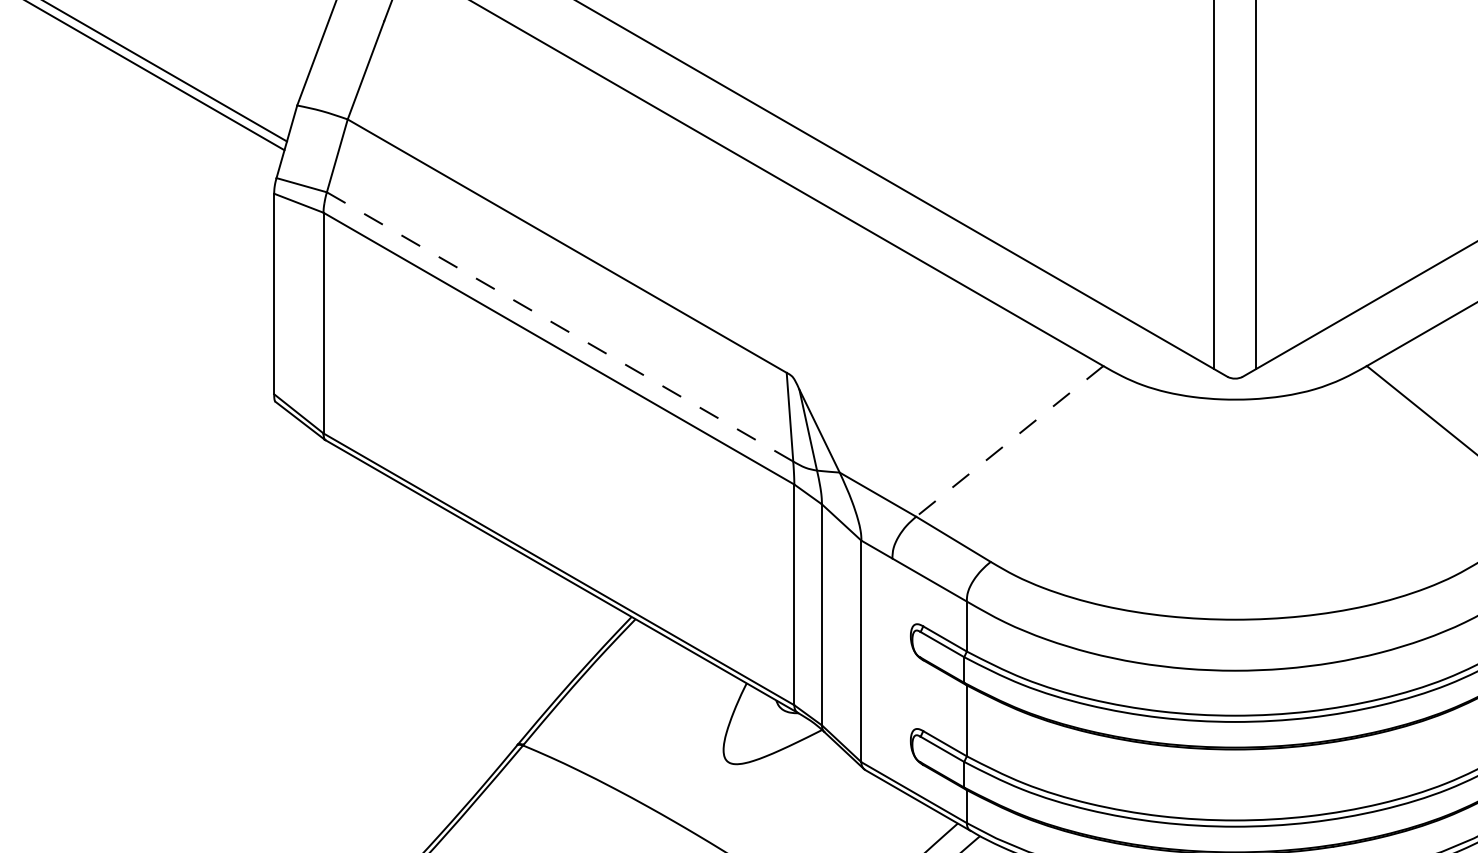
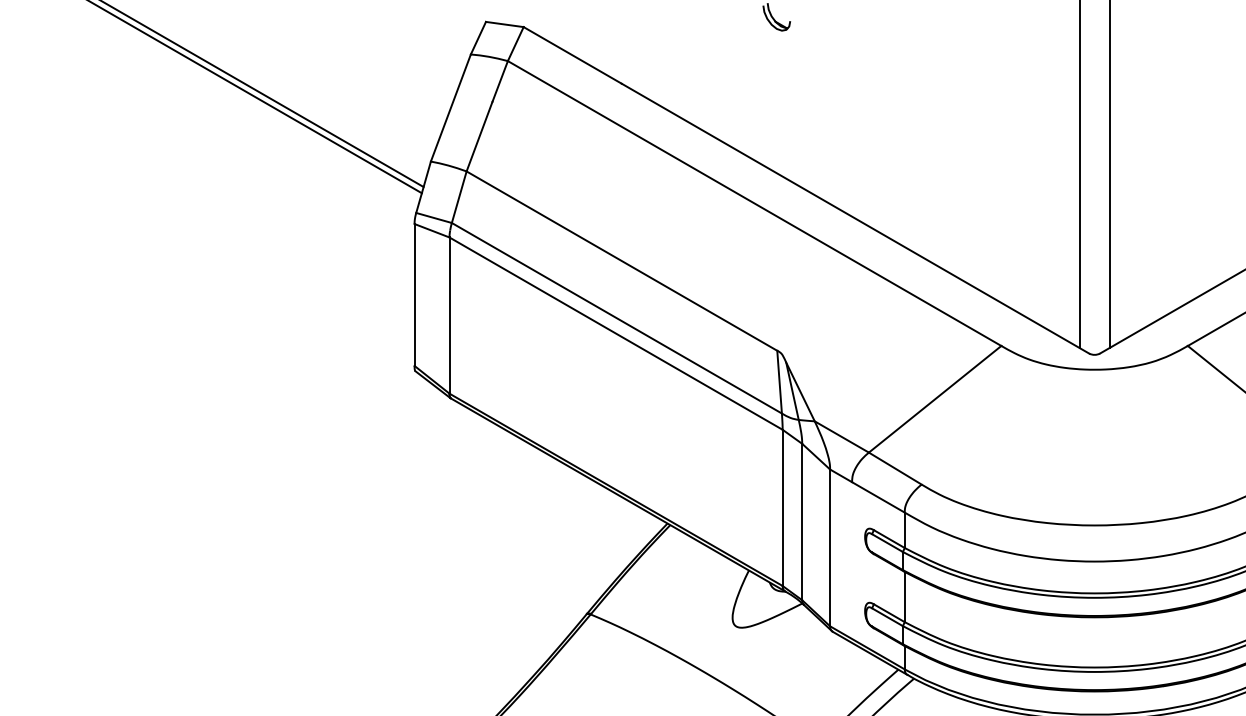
line: (559, 327) -> (616, 318), dashed -> solid
line: (1008, 441) -> (934, 399), dashed -> solid

